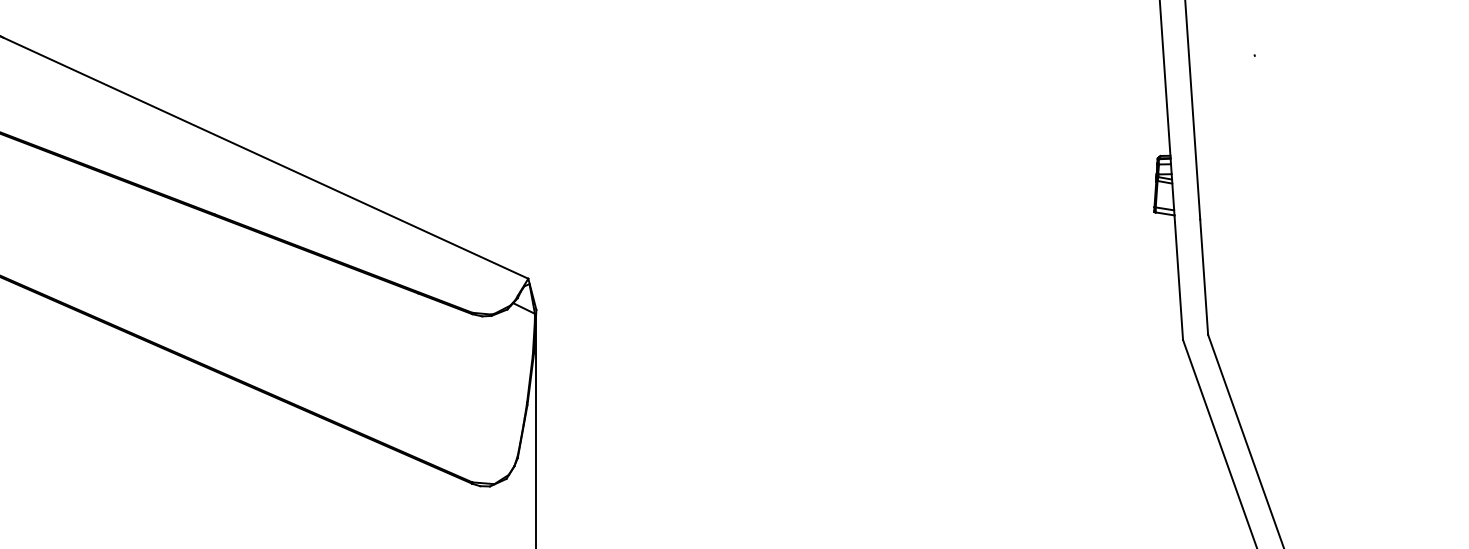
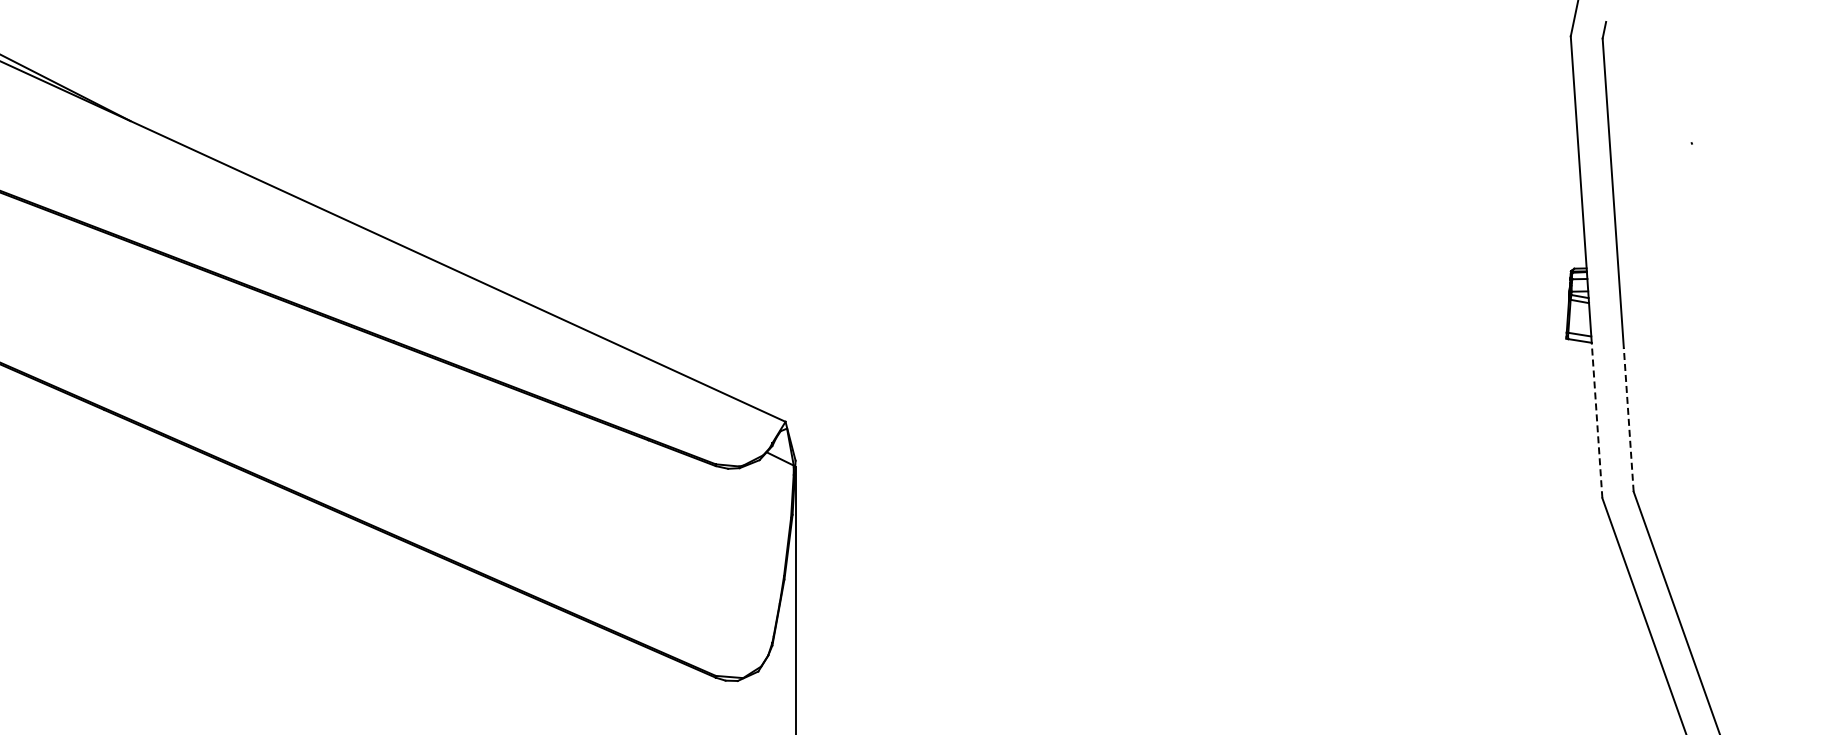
line: (1203, 276) -> (1628, 419), solid -> dashed
line: (1179, 277) -> (1597, 420), solid -> dashed

